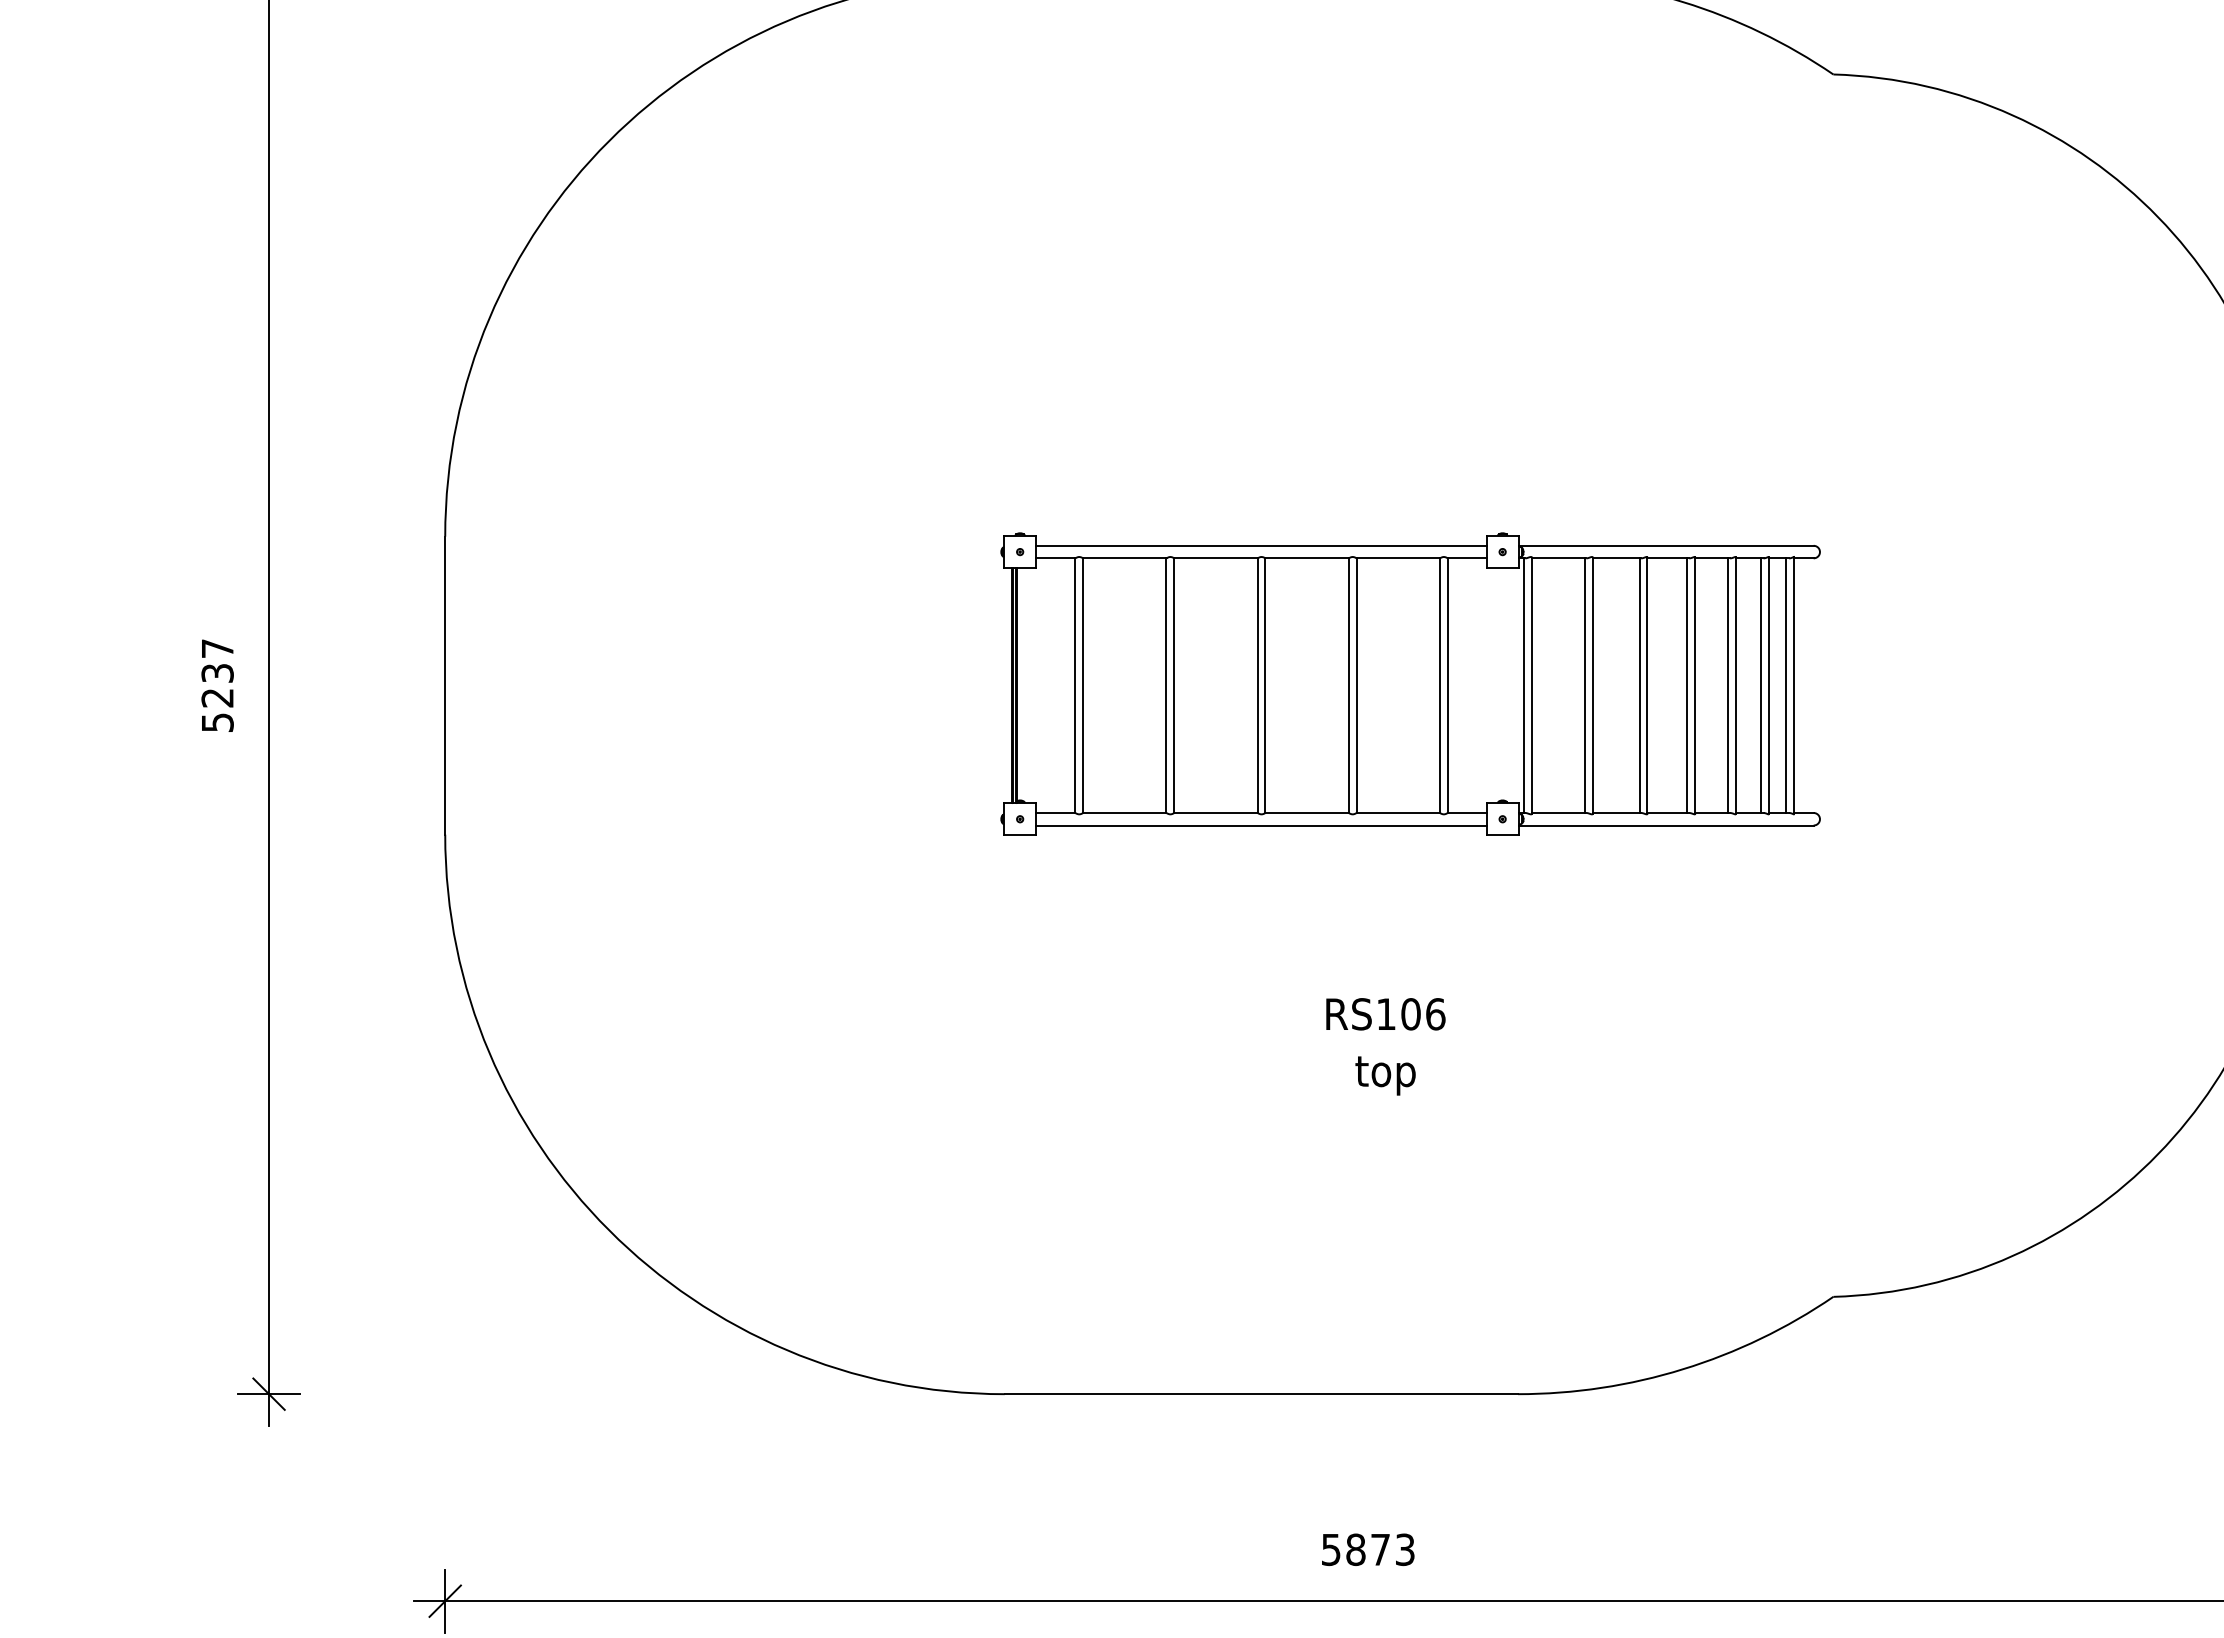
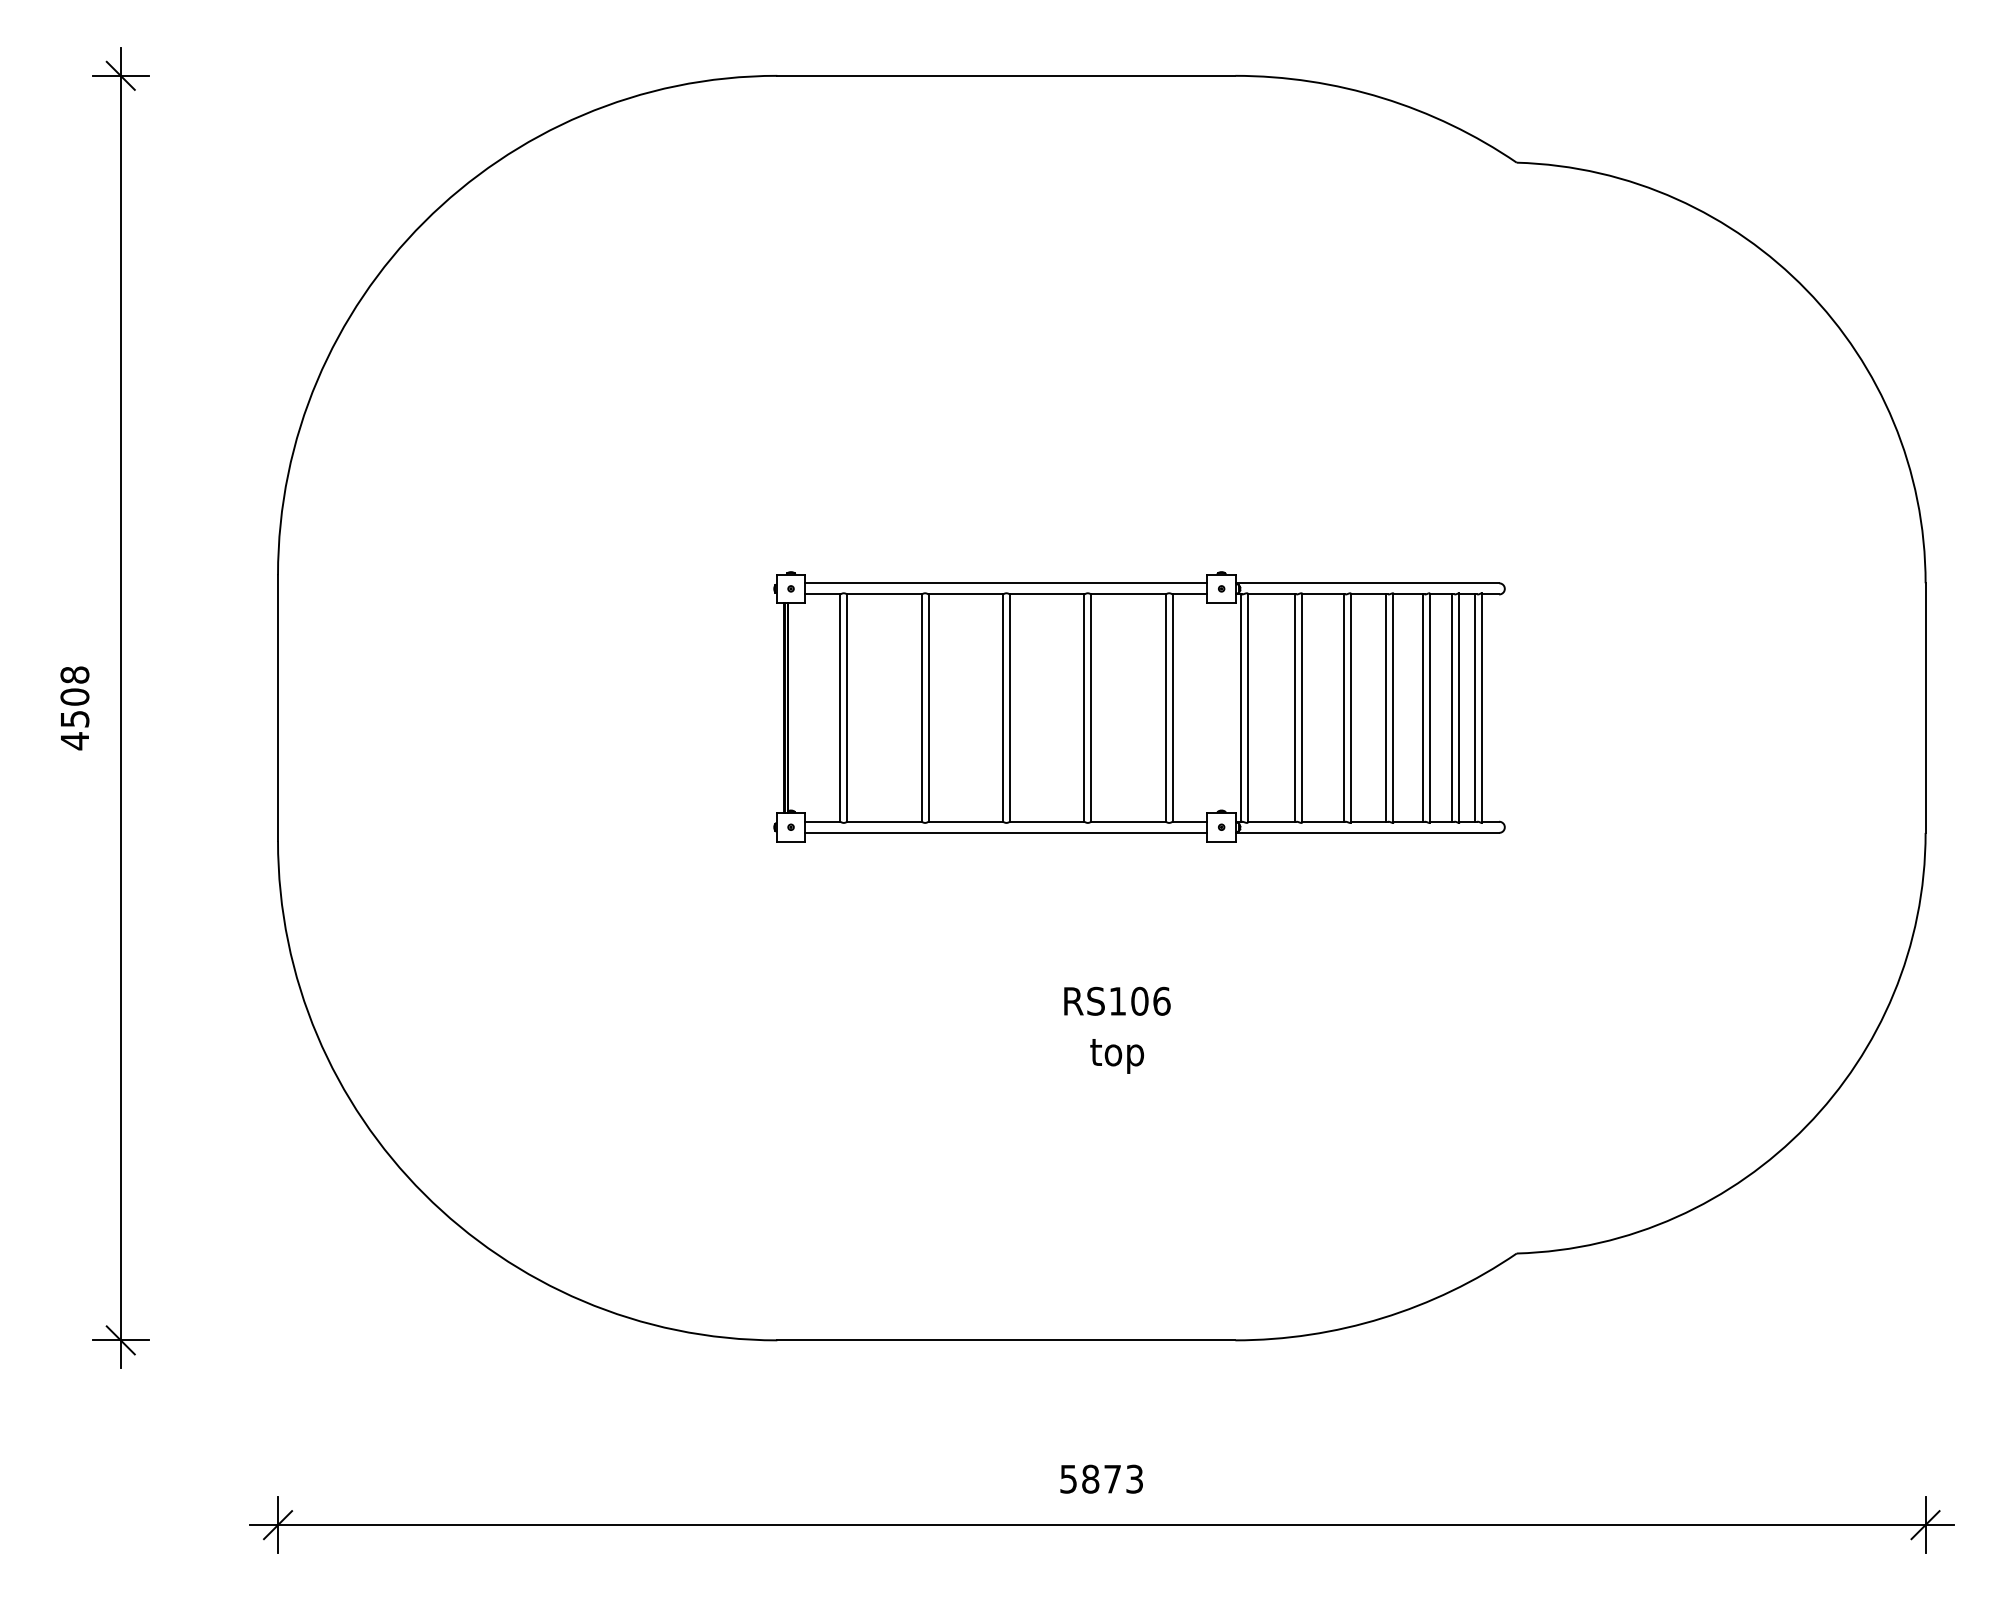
text: (217, 686) -> (74, 708), 5237 -> 4508

